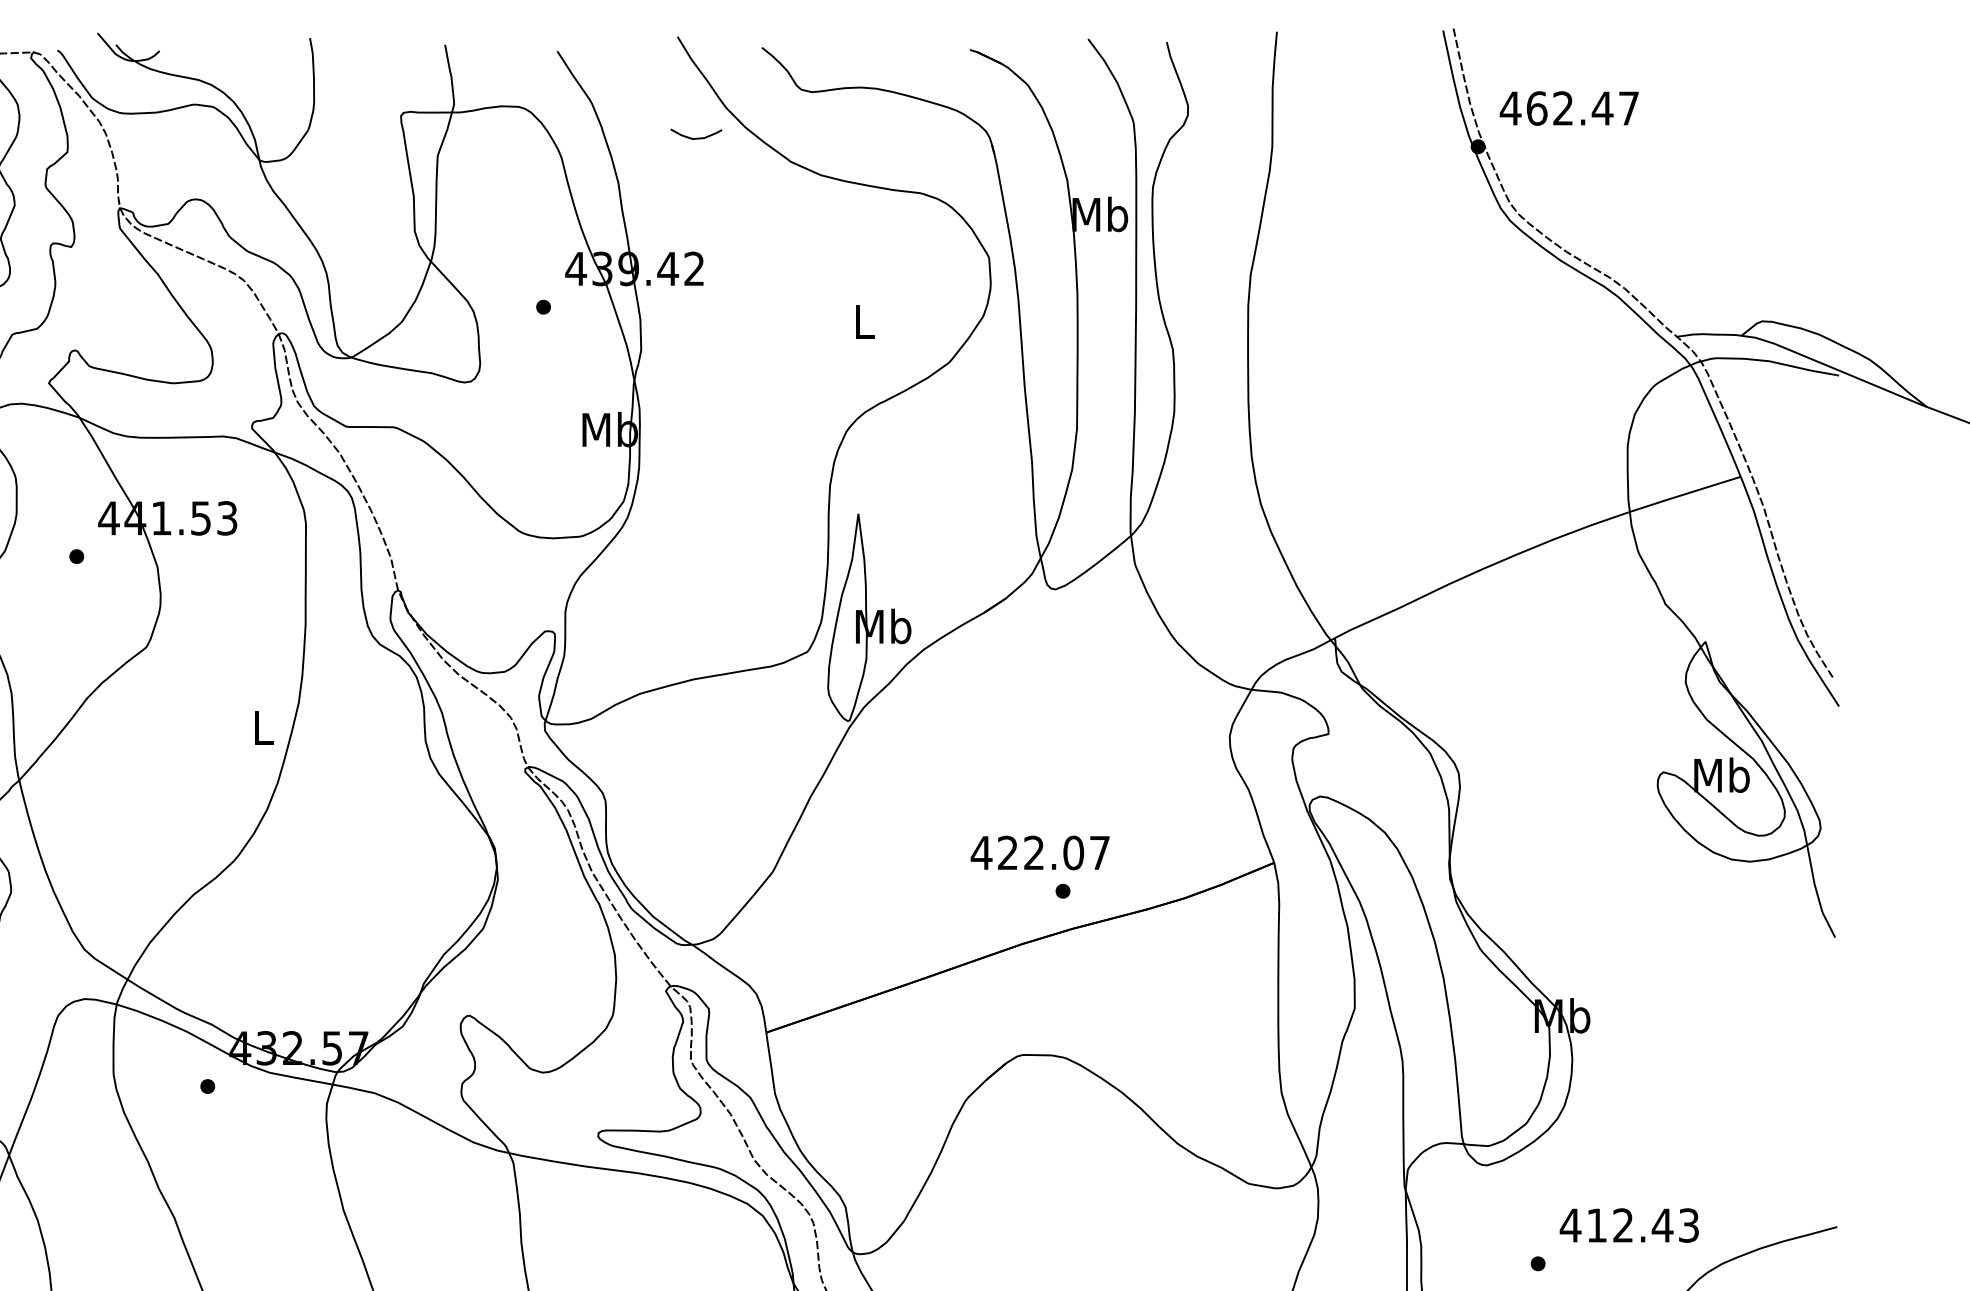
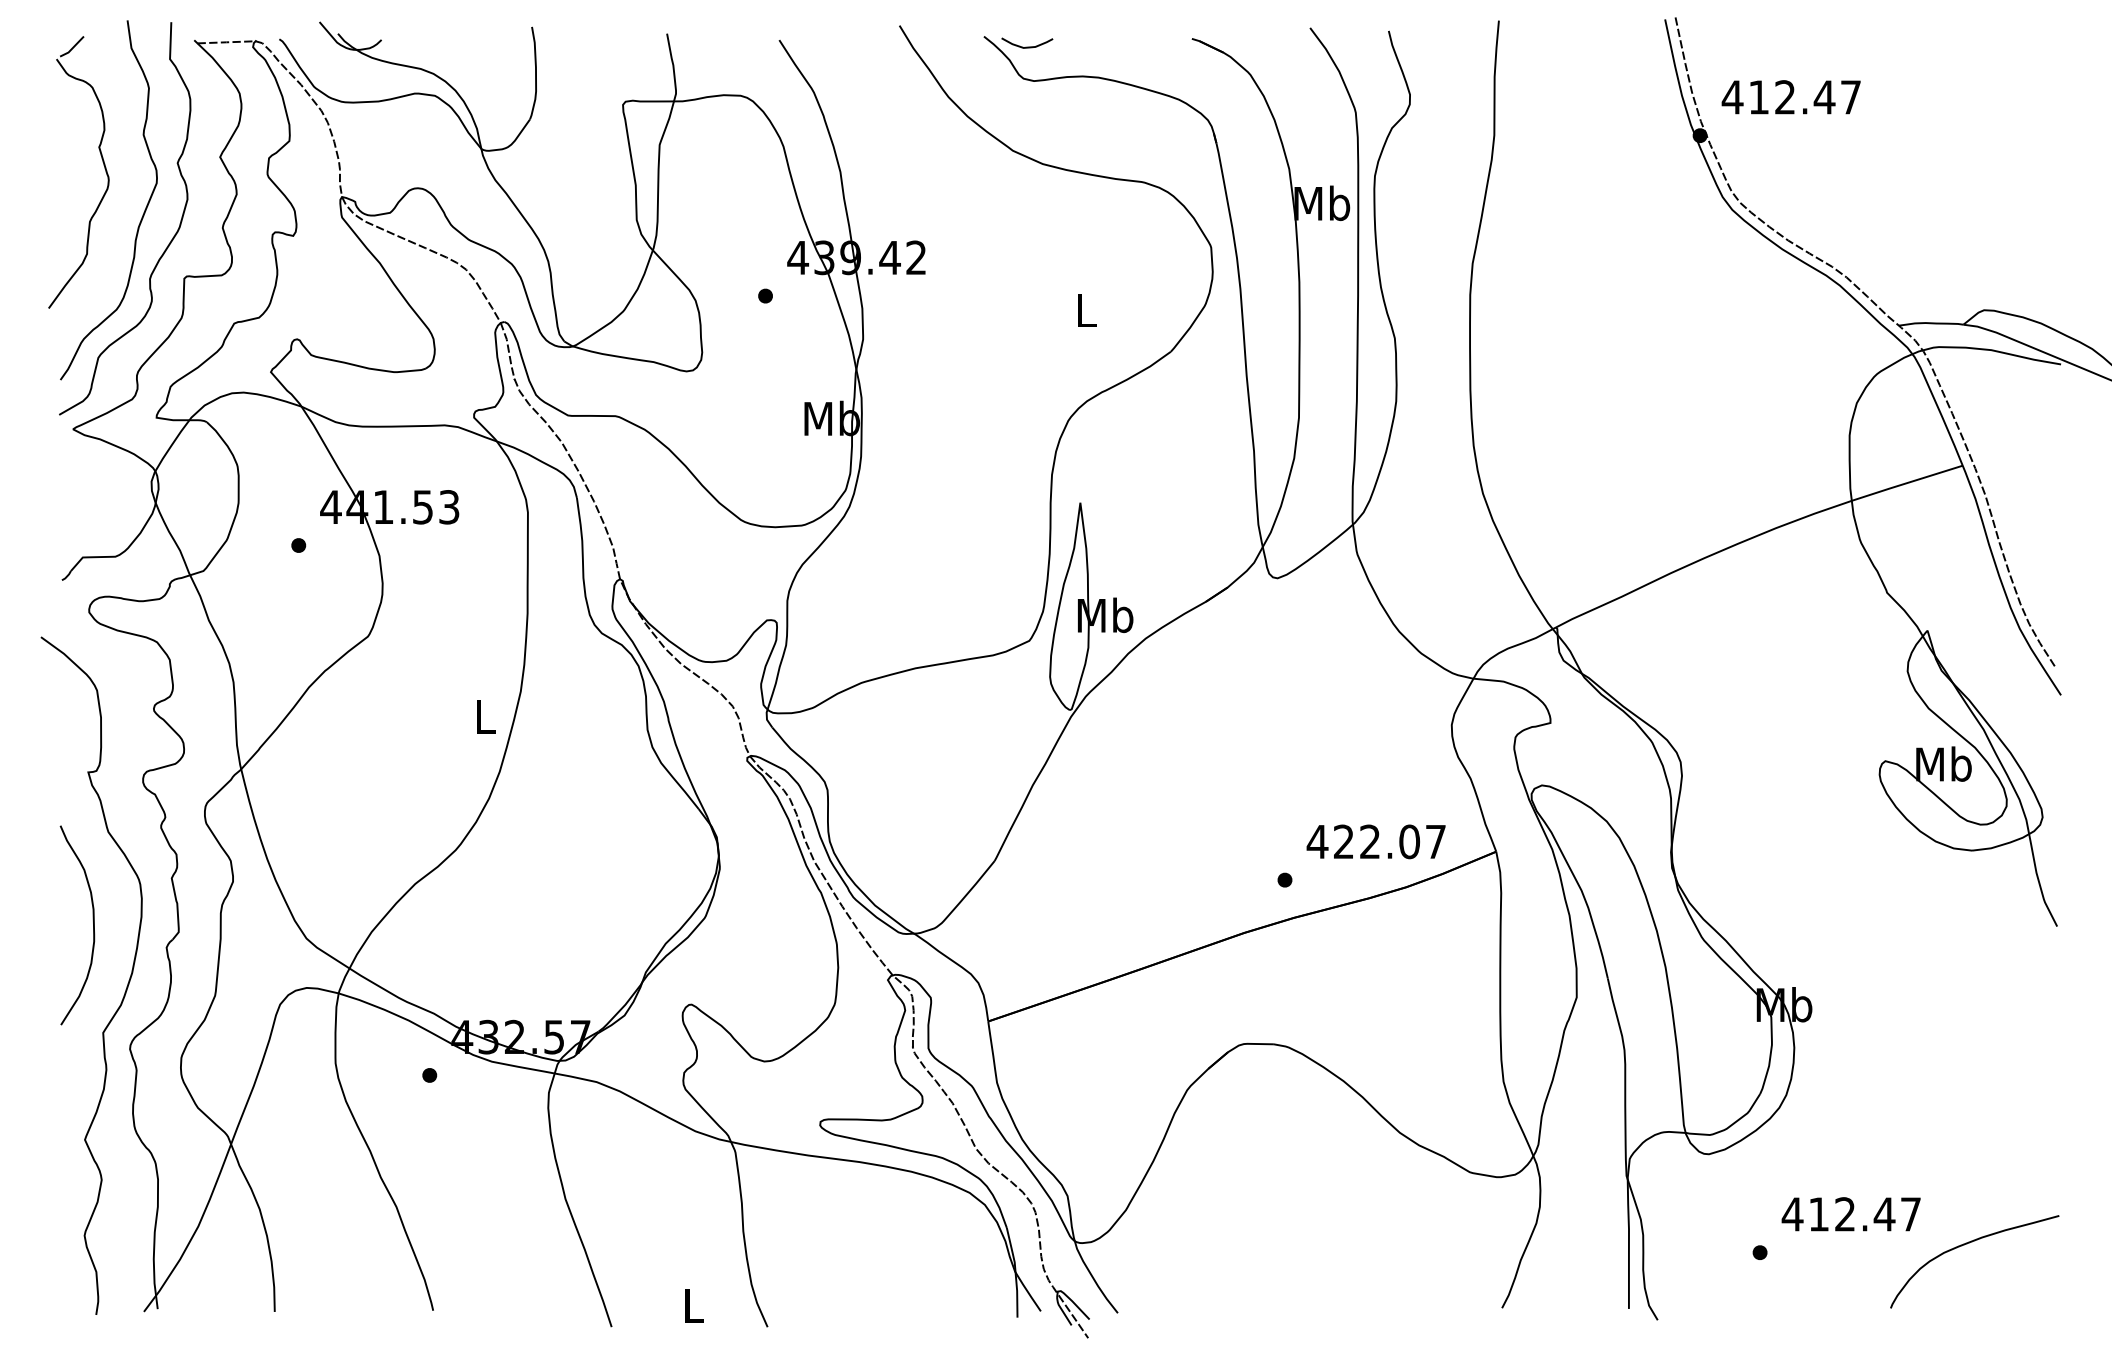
text: (1536, 108) -> (1758, 97), 462.47 -> 412.47
curve: (696, 137) -> (1027, 46), moved
text: (1039, 852) -> (1375, 841), moved
text: (1688, 1225) -> (1910, 1214), 412.43 -> 412.47

